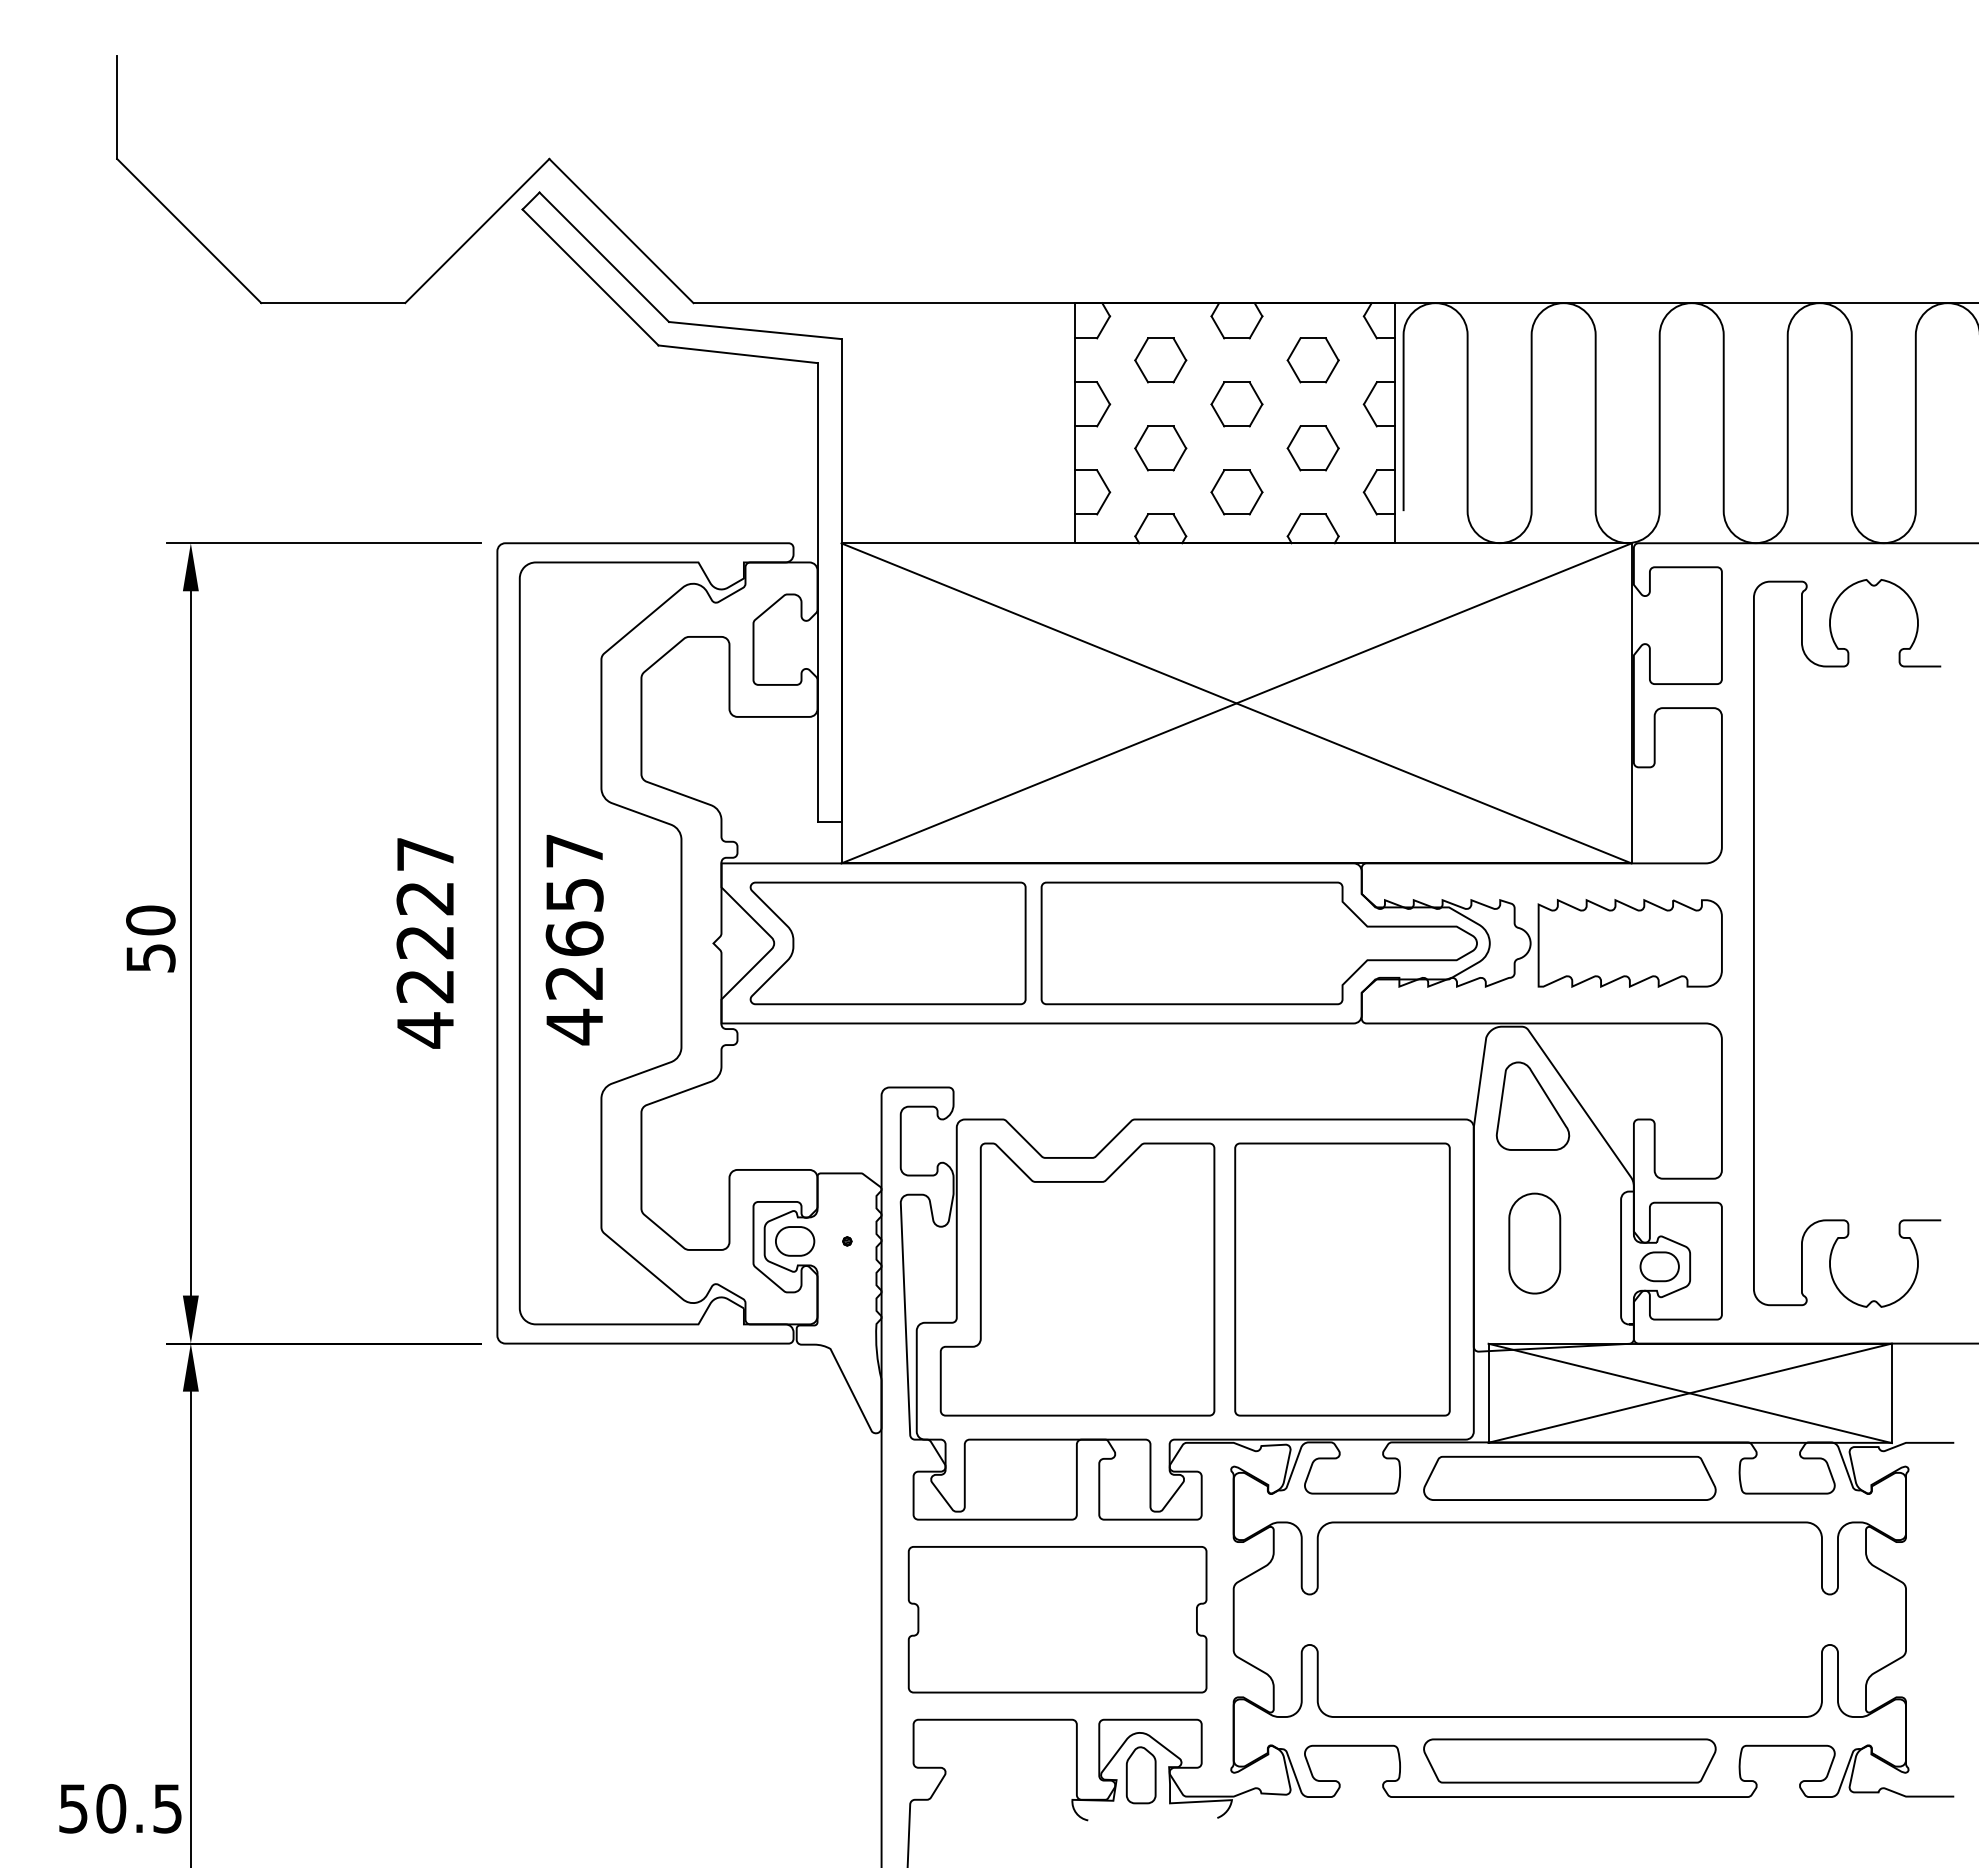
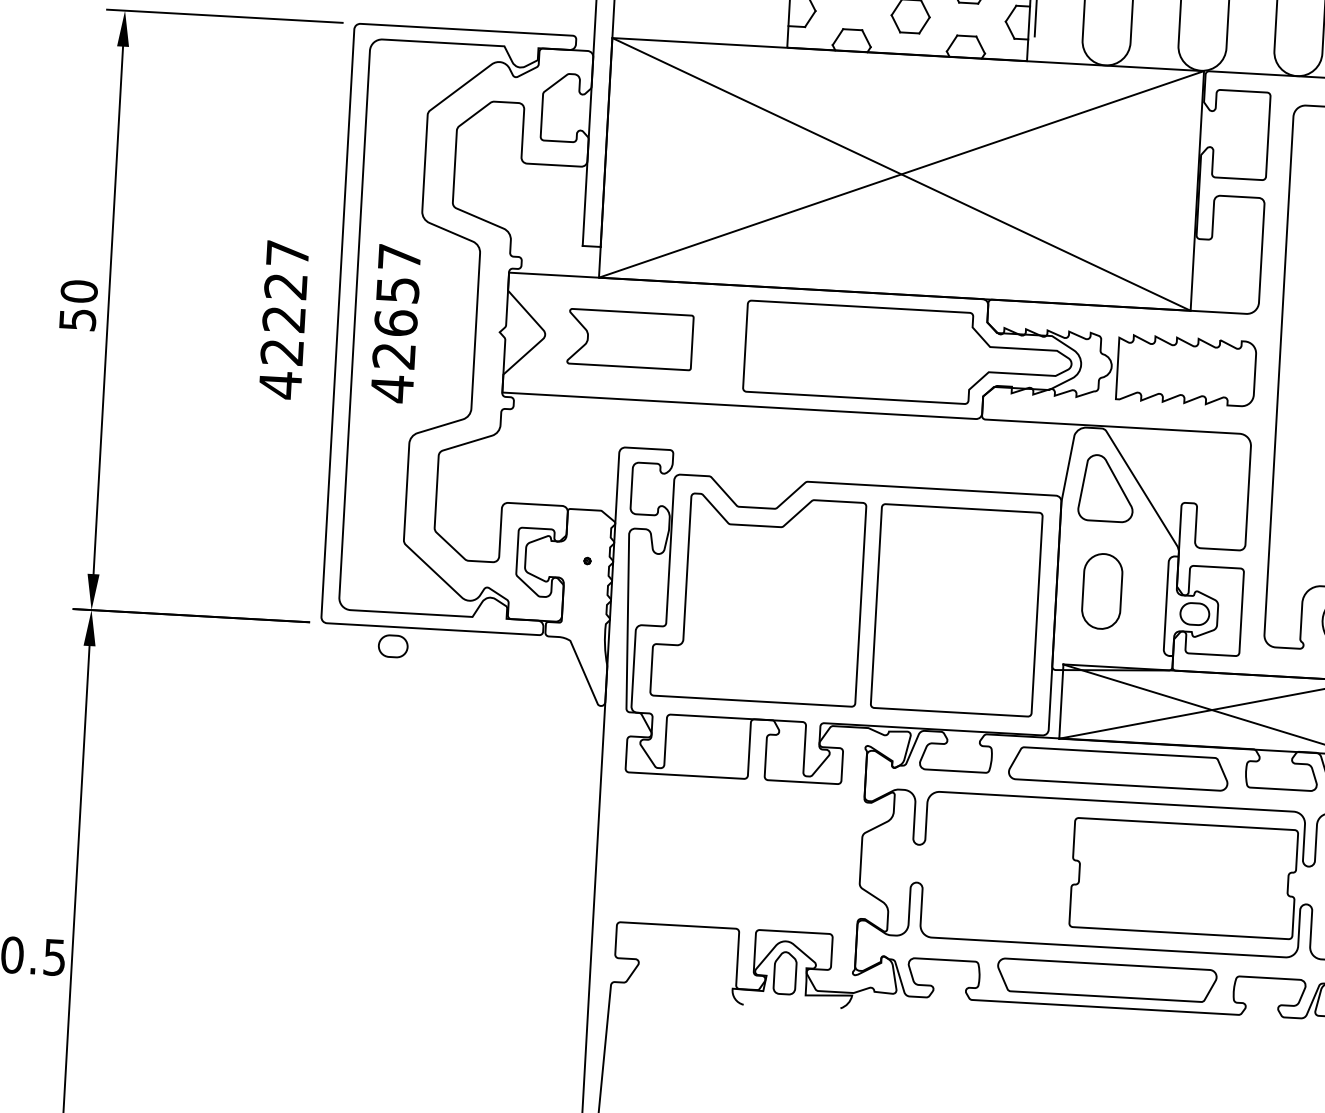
part: (887, 943) -> (630, 339), size x0.6
part: (795, 1241) -> (393, 646), moved
part: (1057, 1619) -> (1183, 878), moved

